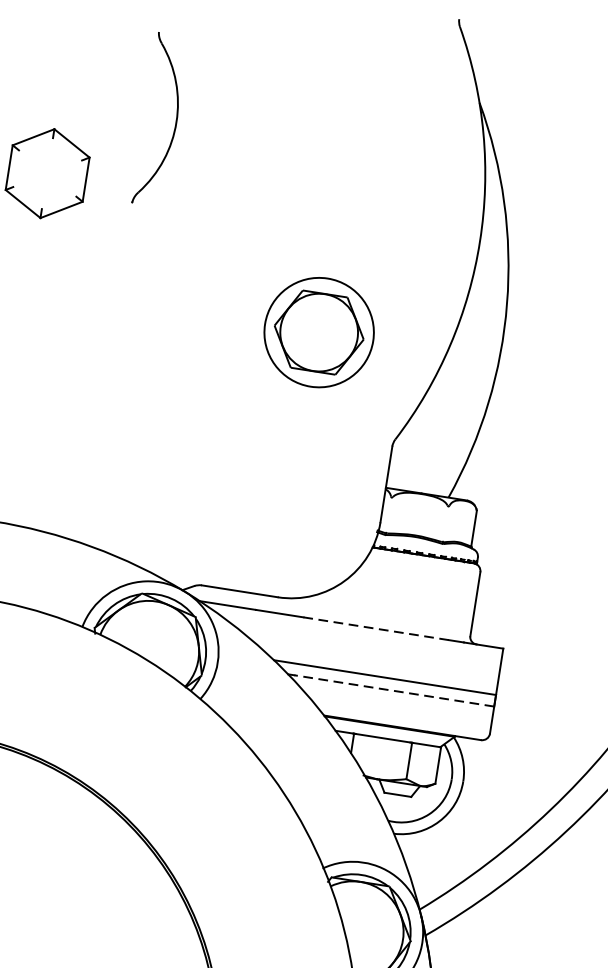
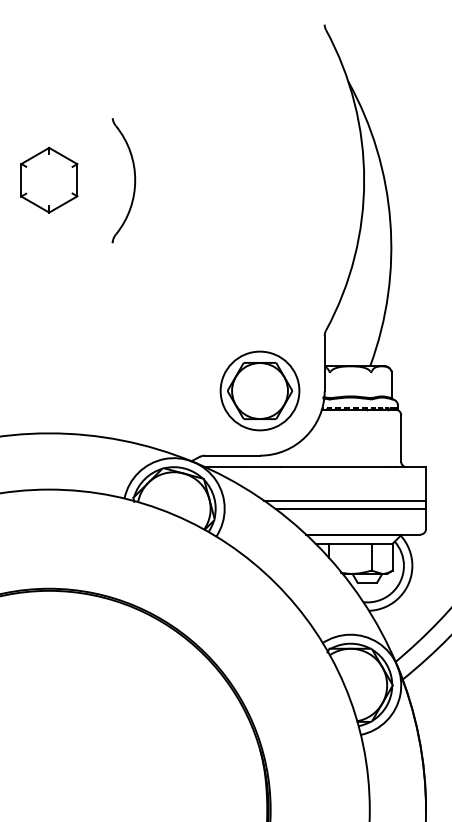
part: (175, 122) -> (134, 180), moved
part: (318, 331) -> (259, 390), moved
line: (376, 629) -> (333, 467), dashed -> solid
line: (394, 691) -> (353, 509), dashed -> solid

